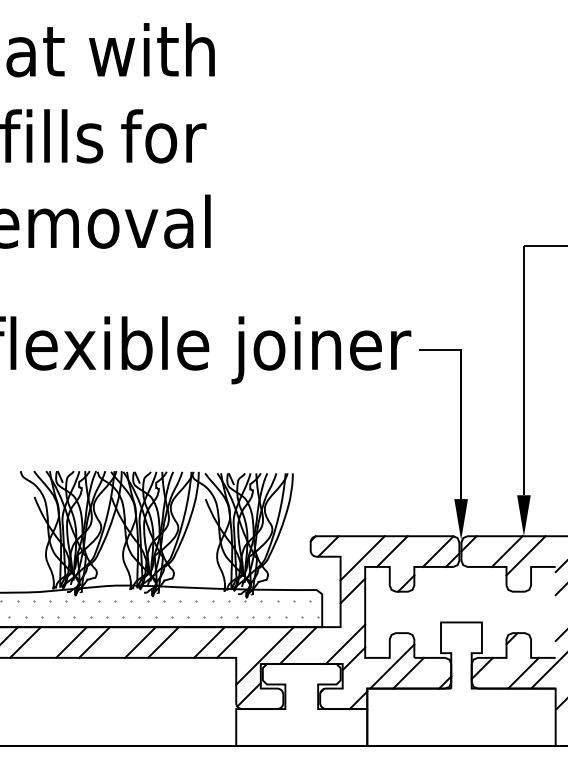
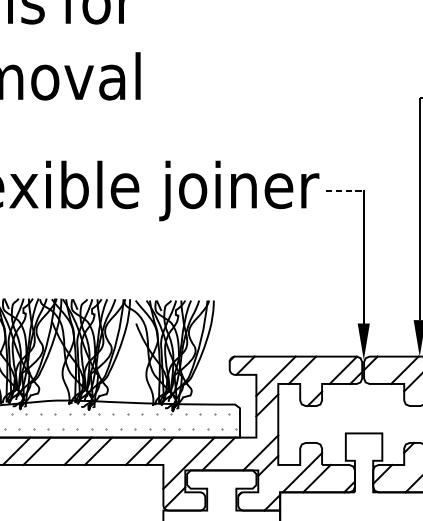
line: (440, 349) -> (345, 190), solid -> dashed

